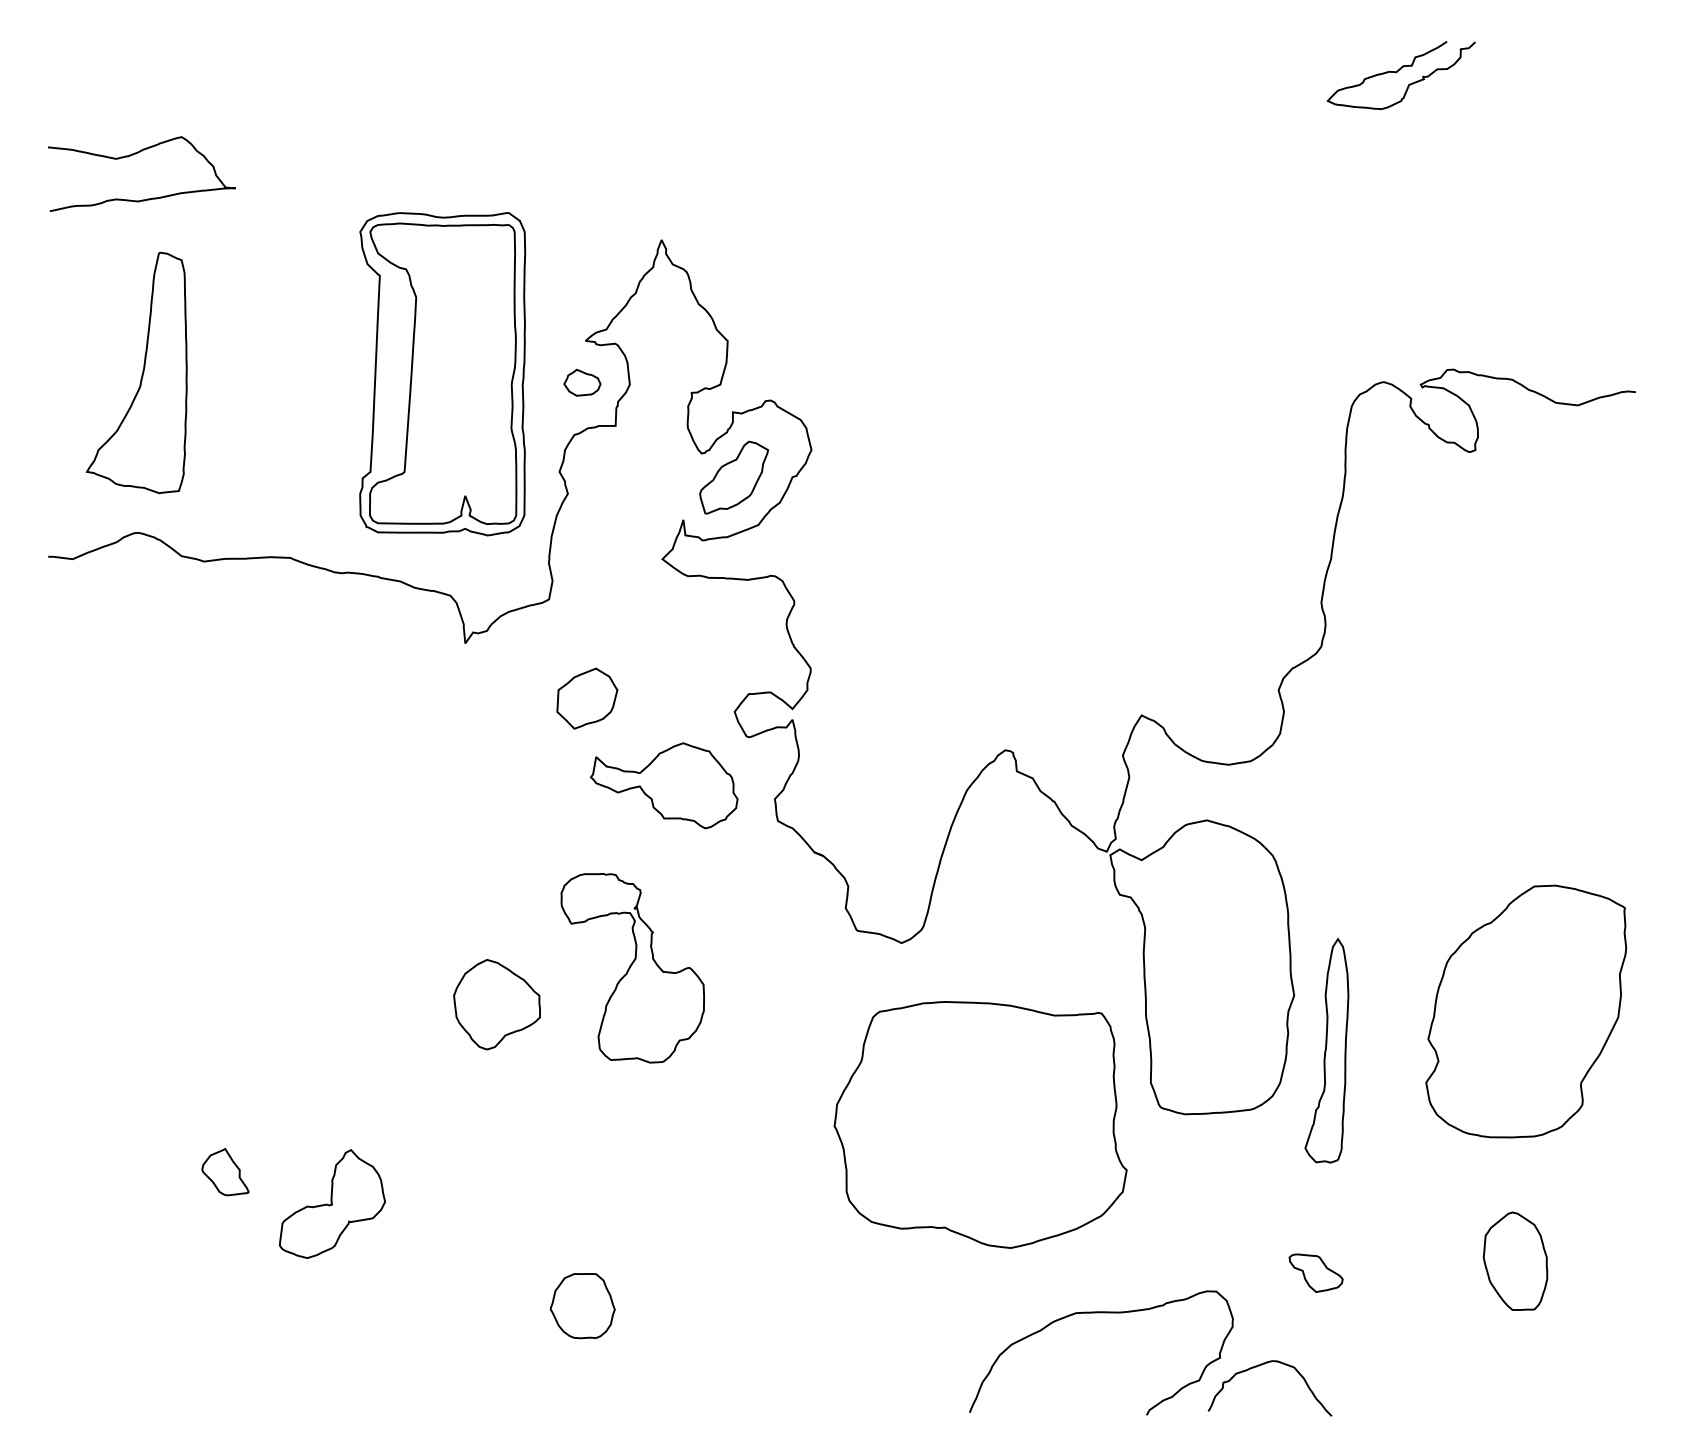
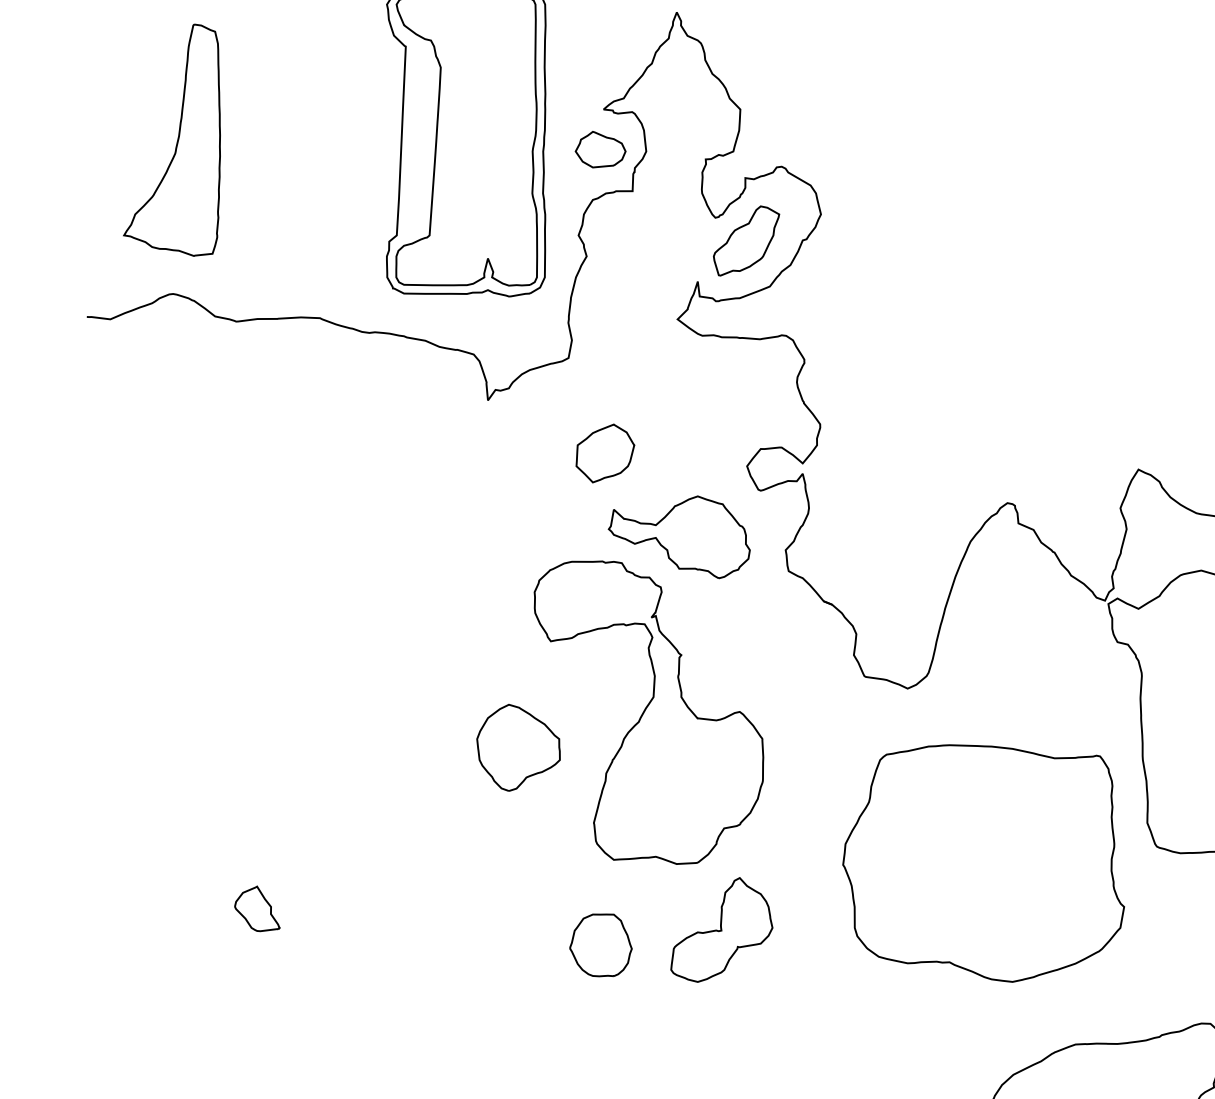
part: (582, 382) -> (600, 149), size x1.43
part: (632, 968) -> (648, 713), size x1.67
part: (332, 1203) -> (721, 929), moved
part: (582, 1306) -> (600, 945), moved

